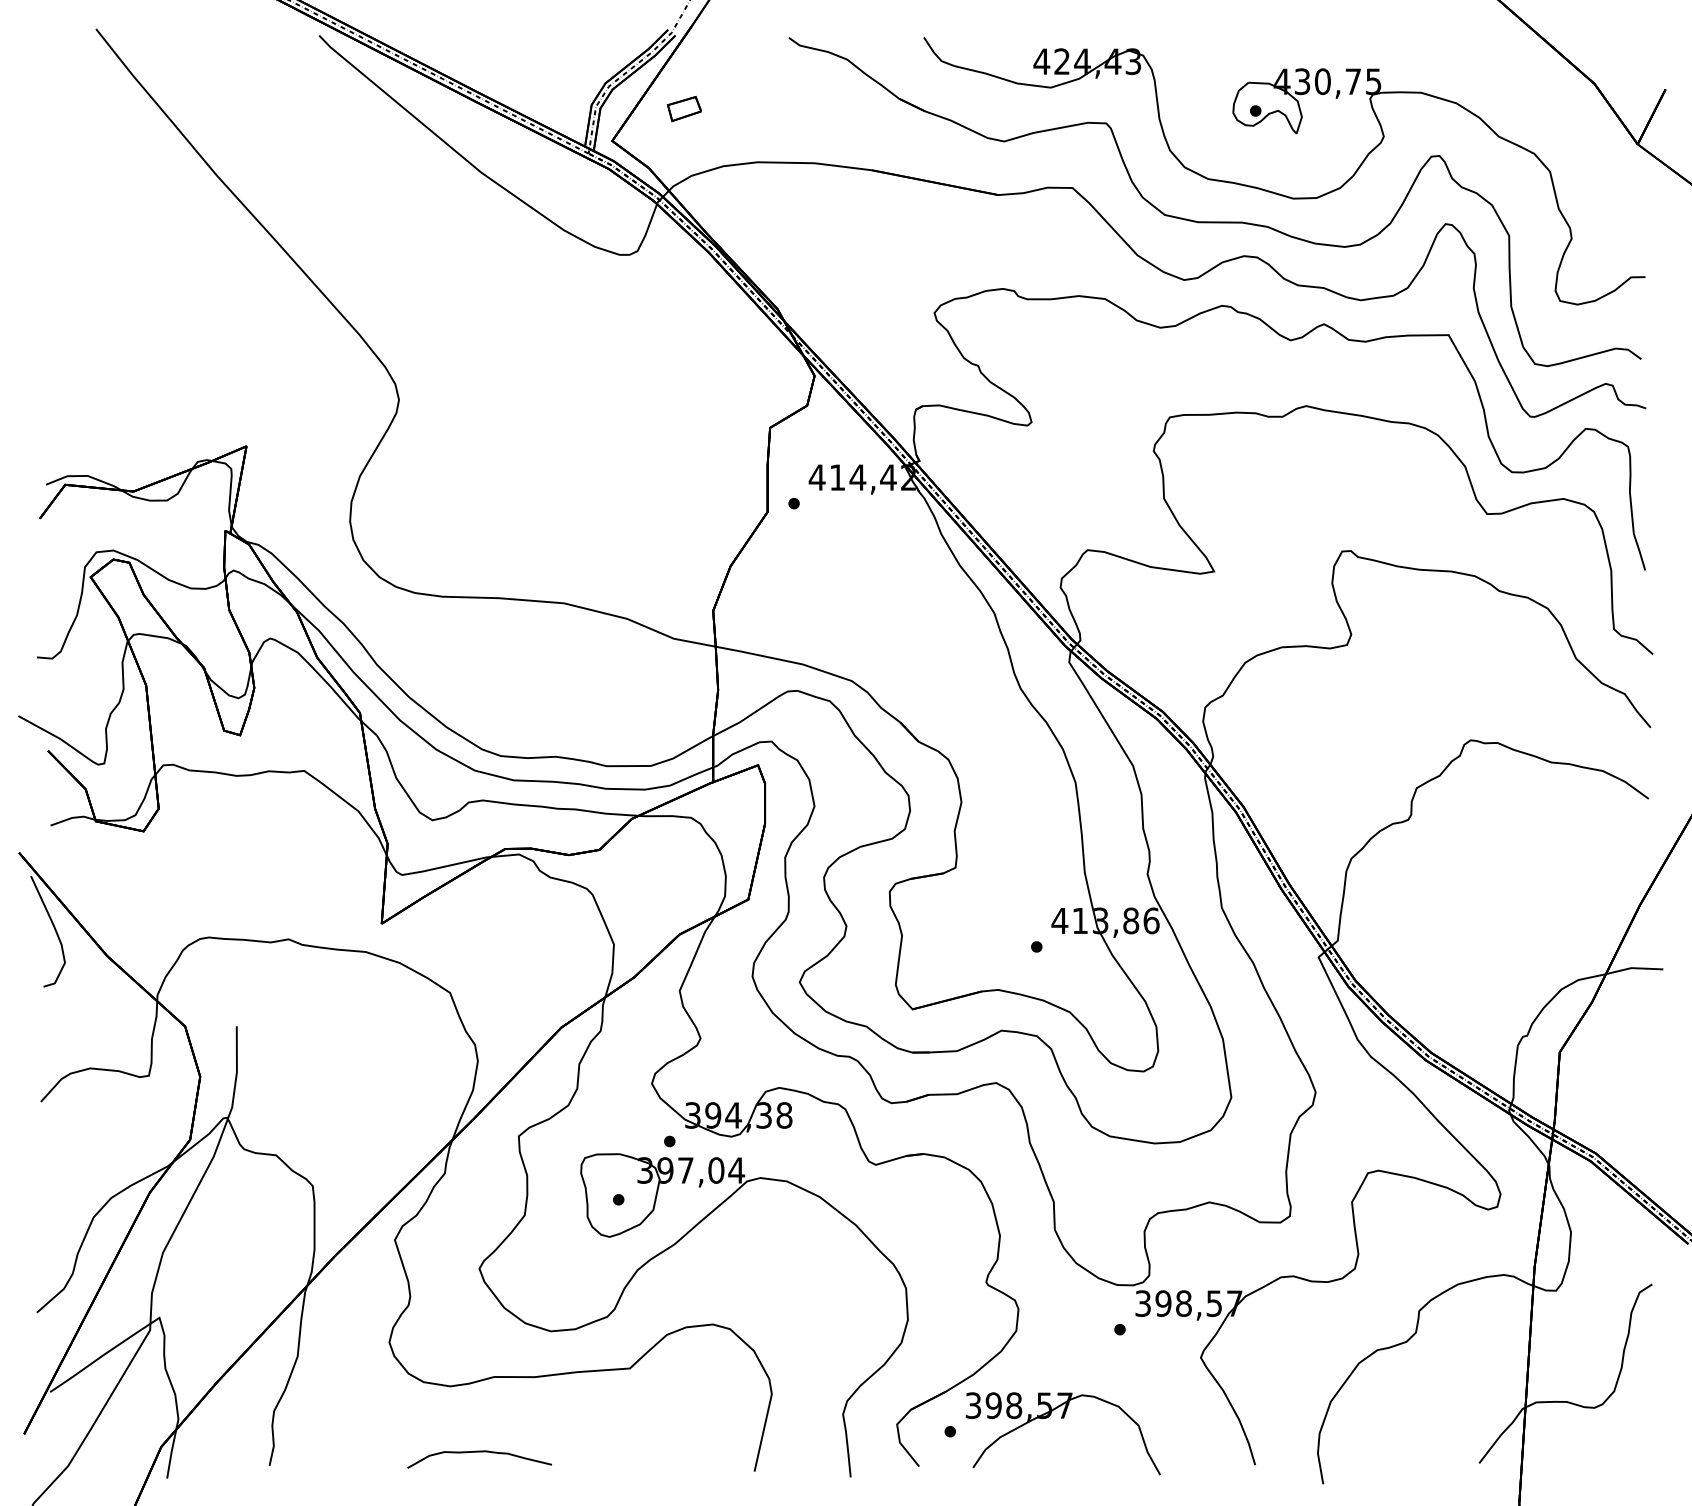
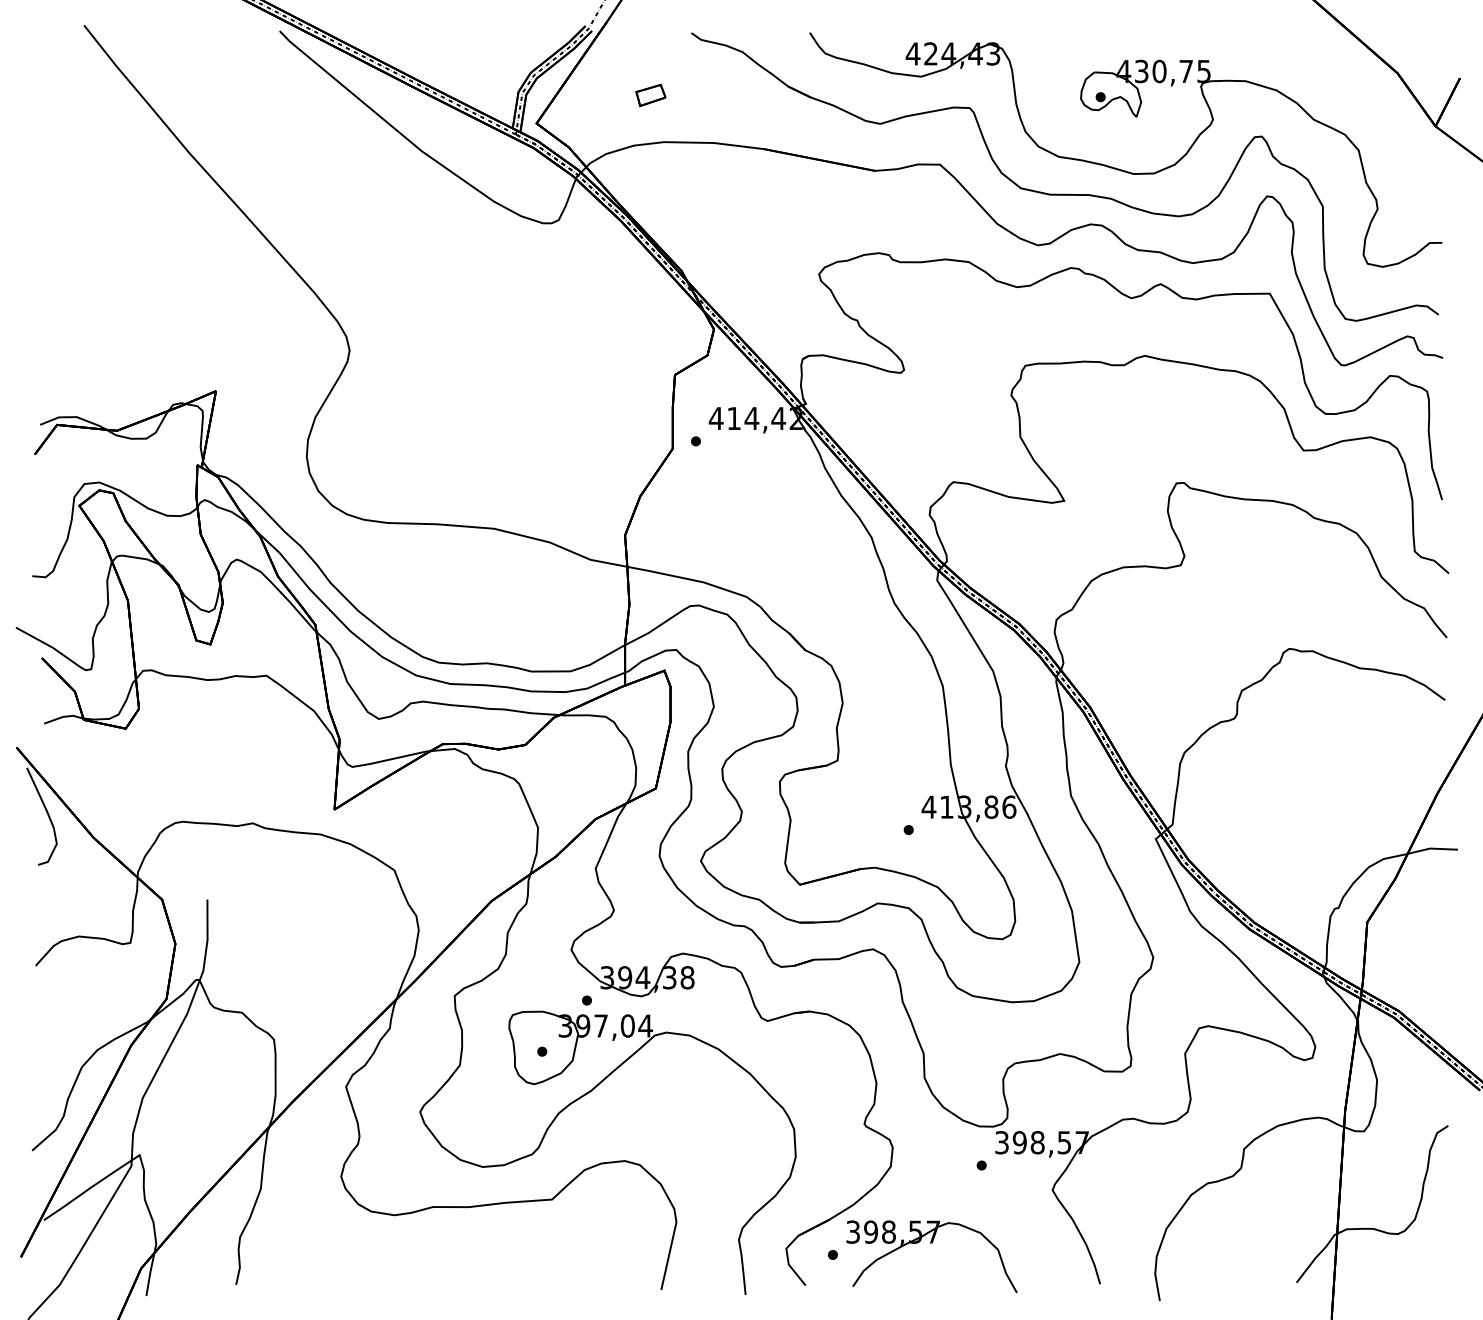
part: (684, 109) -> (650, 95), moved
curve: (478, 1452) -> (419, 1273), removed

